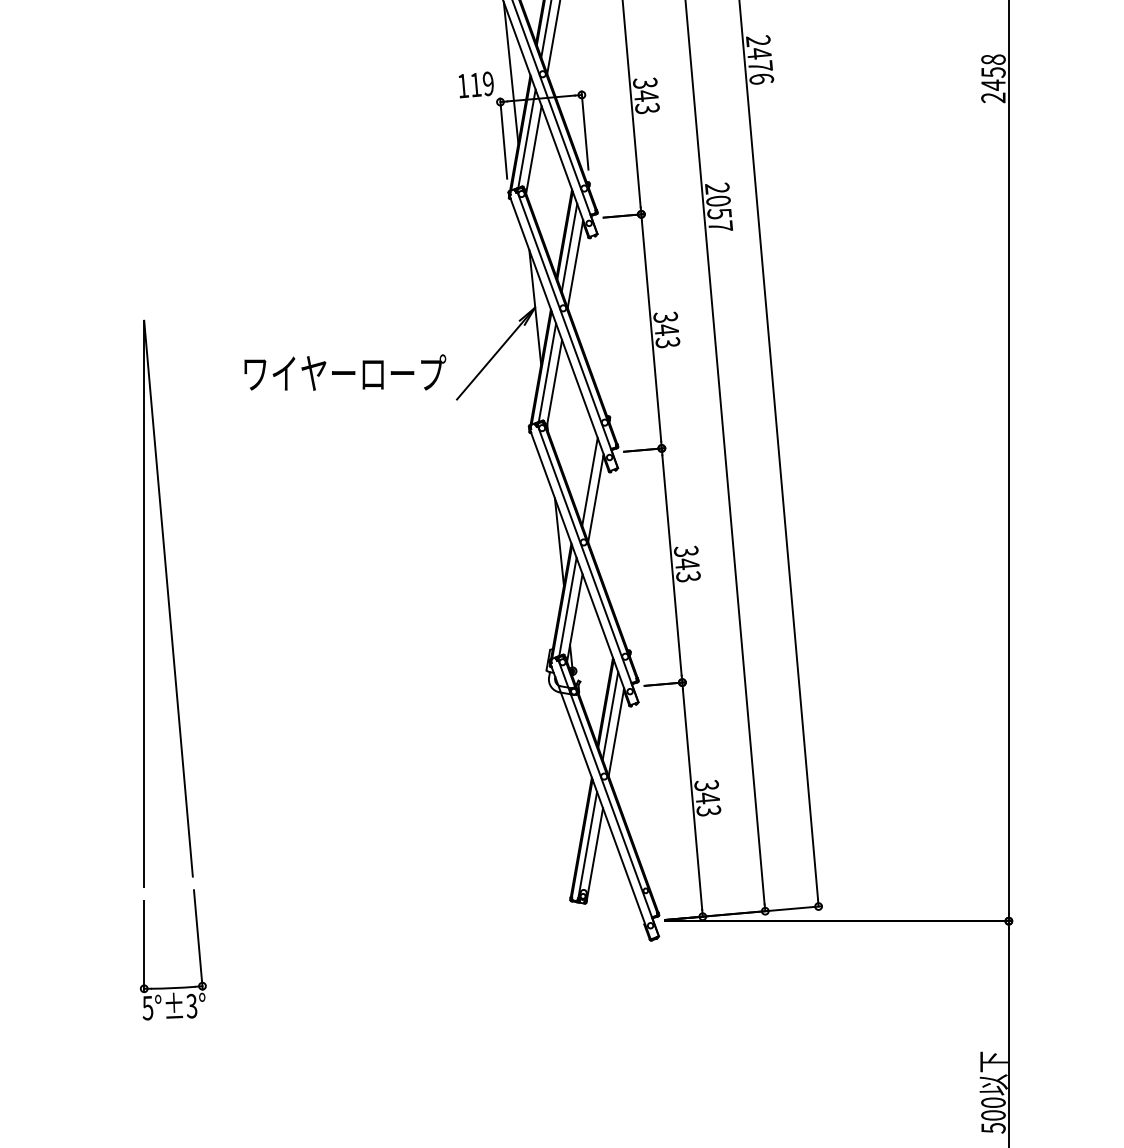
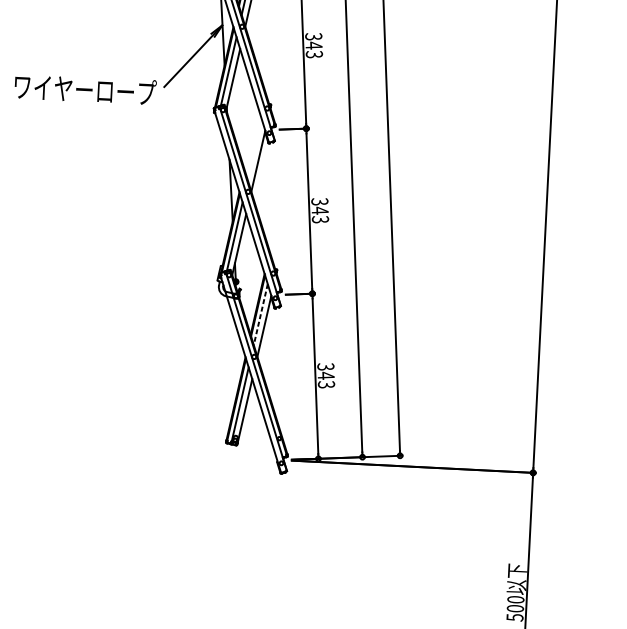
text: (345, 372) -> (85, 89), moved
line: (589, 481) -> (254, 149), removed
line: (610, 715) -> (260, 314), solid -> dashed

